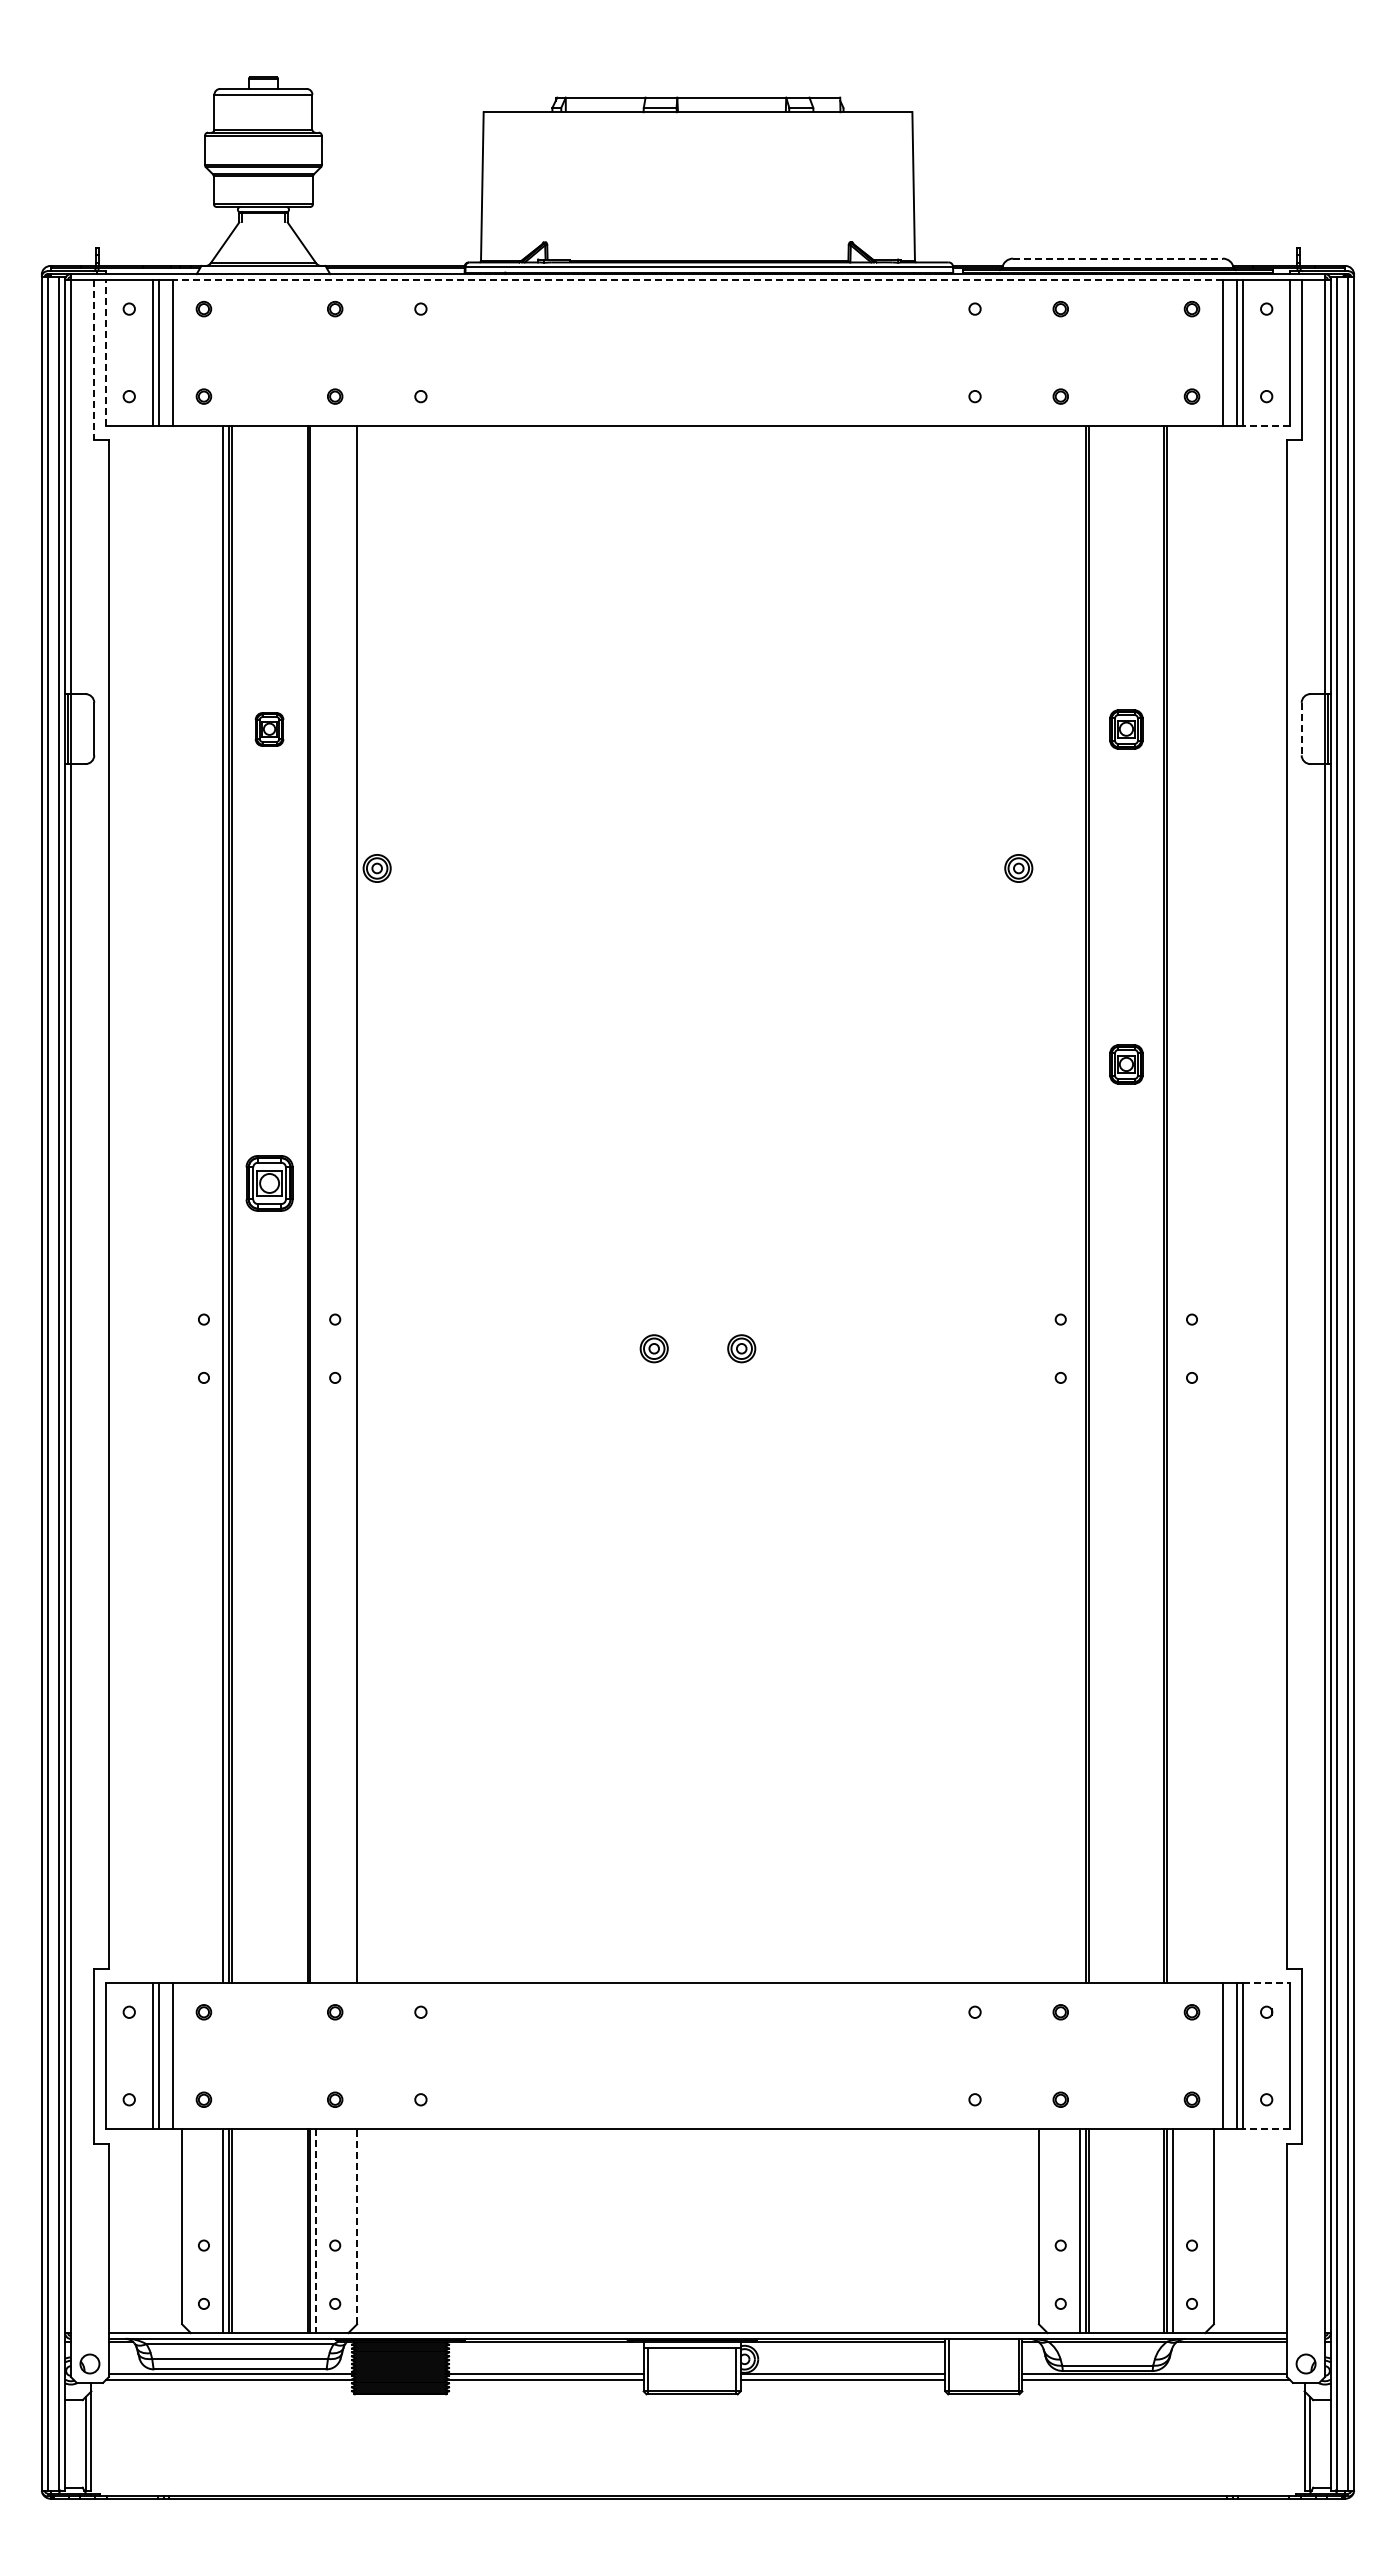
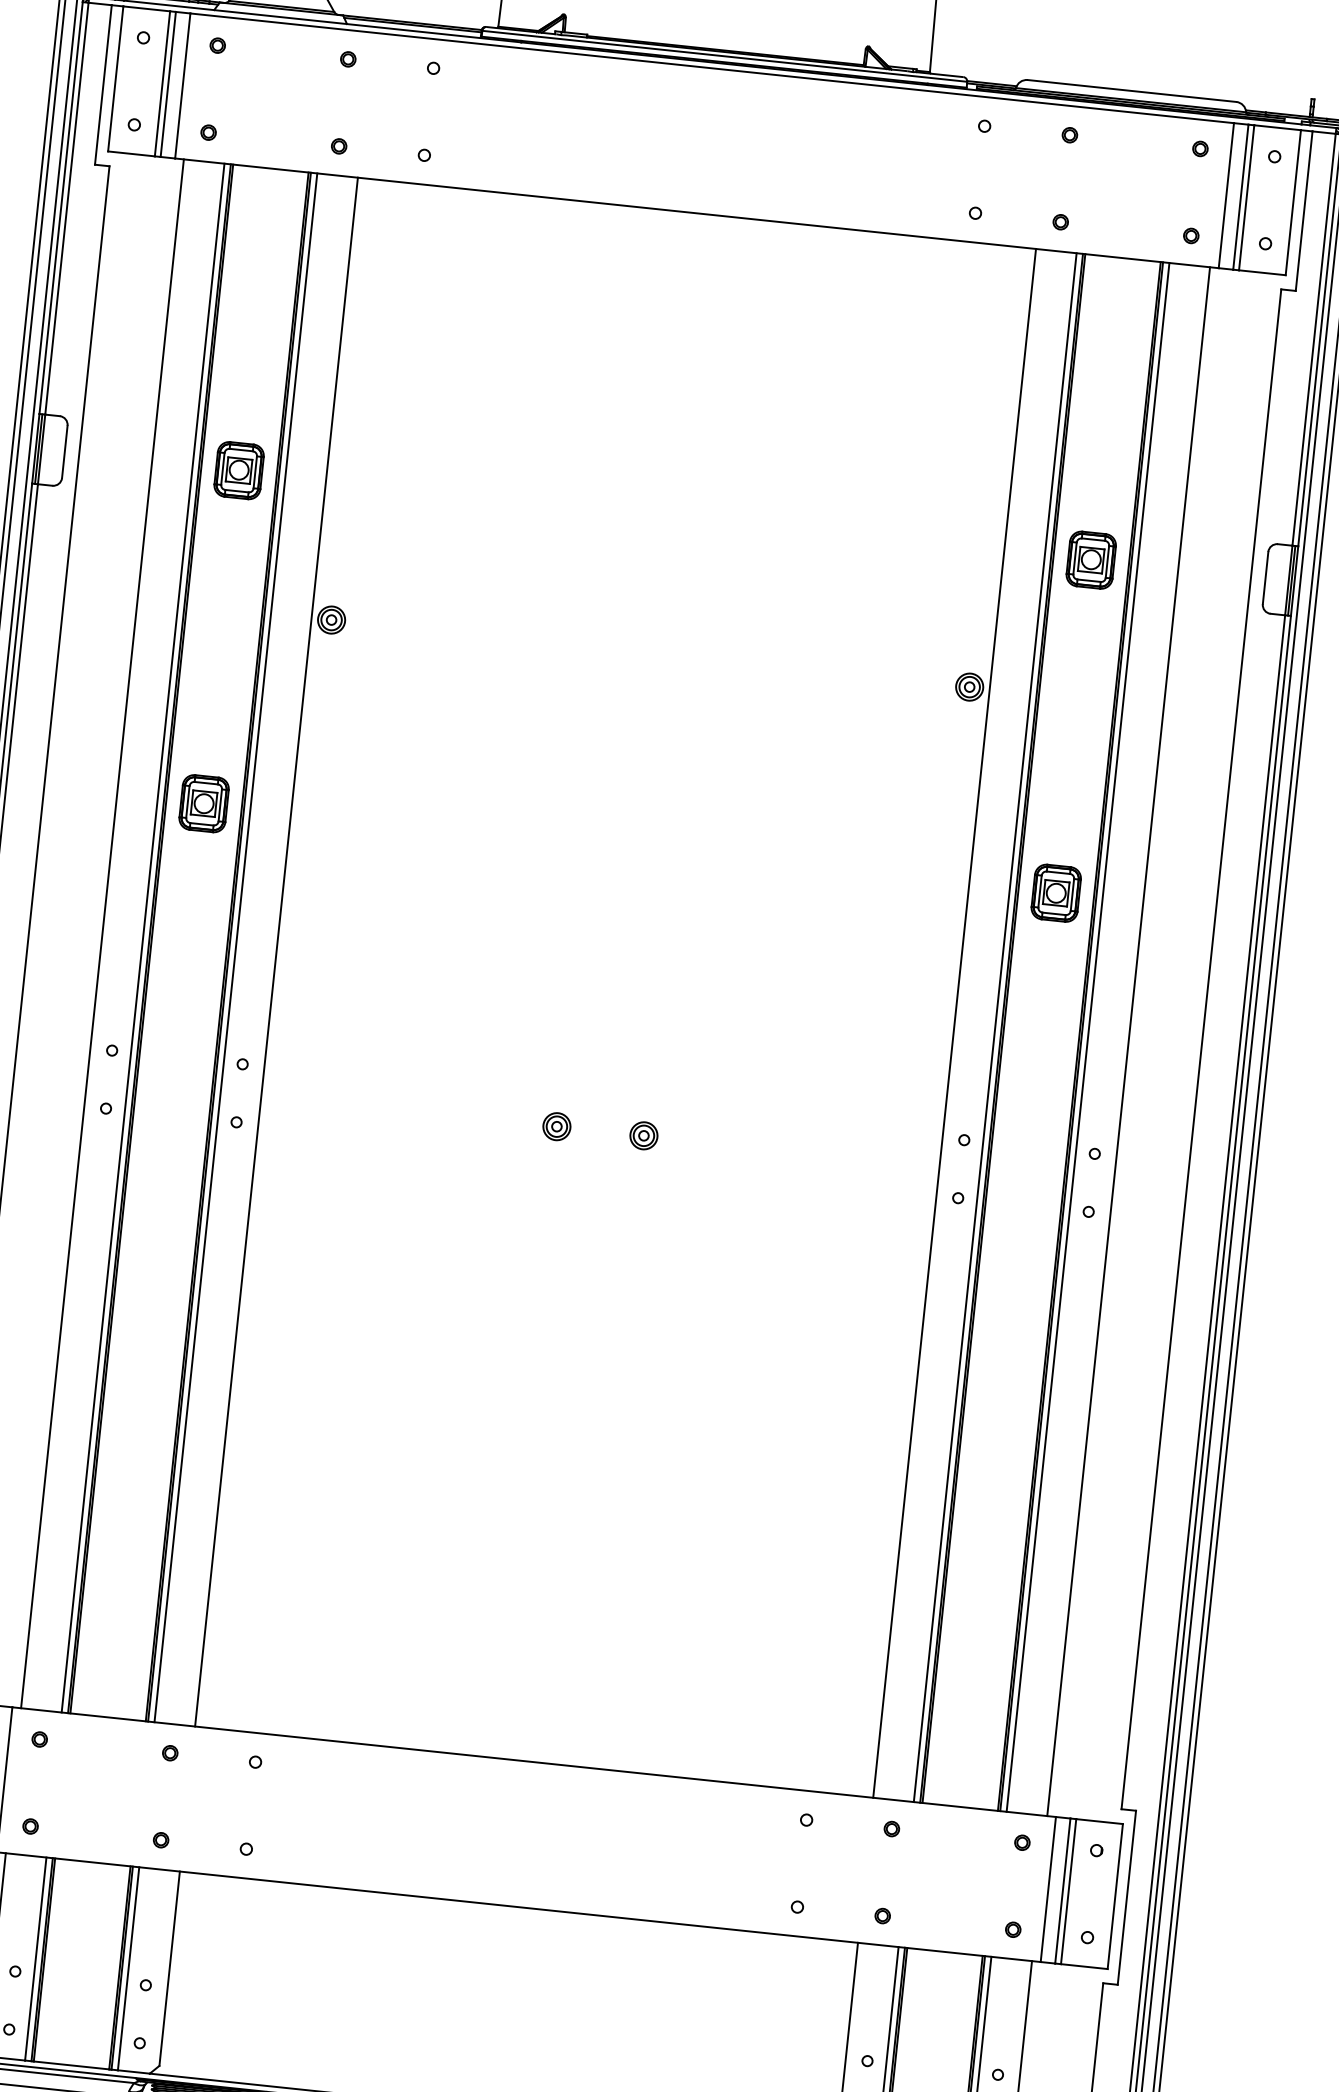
line: (1117, 258) -> (1131, 90), dashed -> solid
line: (698, 279) -> (712, 67), dashed -> solid
line: (105, 352) -> (115, 78), dashed -> solid
line: (94, 360) -> (103, 85), dashed -> solid
line: (1266, 425) -> (1262, 272), dashed -> solid
part: (269, 729) -> (239, 470), size x1.67
part: (1126, 729) -> (1091, 560), size x1.43
line: (1301, 729) -> (1265, 578), dashed -> solid
part: (1126, 1064) -> (1056, 893), size x1.43
part: (269, 1183) -> (204, 803), moved
line: (182, 1204) -> (102, 933), added
line: (316, 1204) -> (236, 947), added
line: (1038, 1204) -> (954, 1023), added
line: (1079, 1204) -> (994, 1027), added
line: (1173, 1204) -> (1088, 1037), added
line: (1213, 1204) -> (1128, 1041), added
line: (1267, 1983) -> (1100, 1822), dashed -> solid
line: (1266, 2128) -> (1084, 1966), dashed -> solid
line: (357, 2226) -> (170, 1968), dashed -> solid
line: (316, 2231) -> (128, 1969), dashed -> solid

